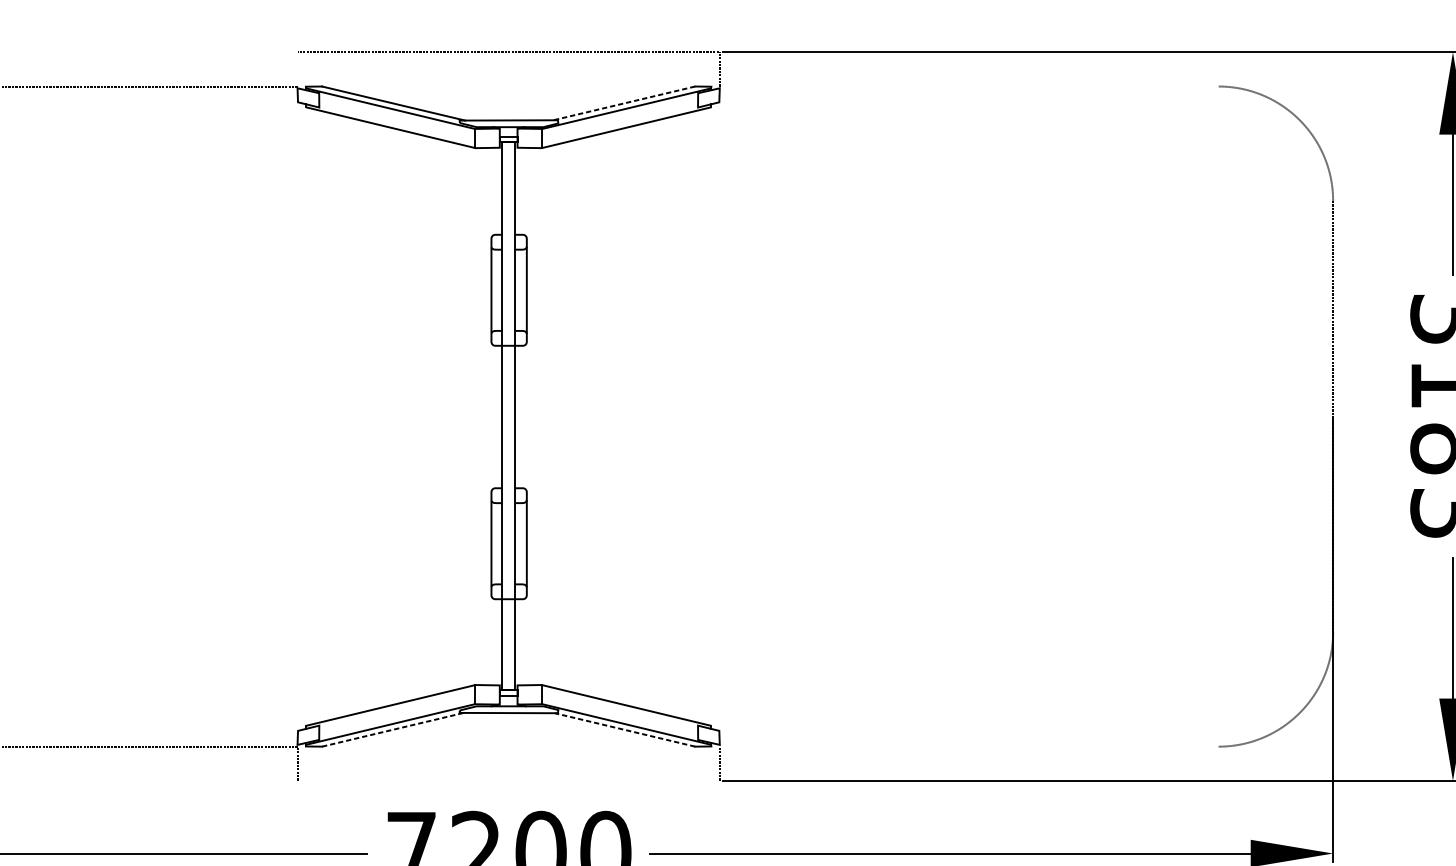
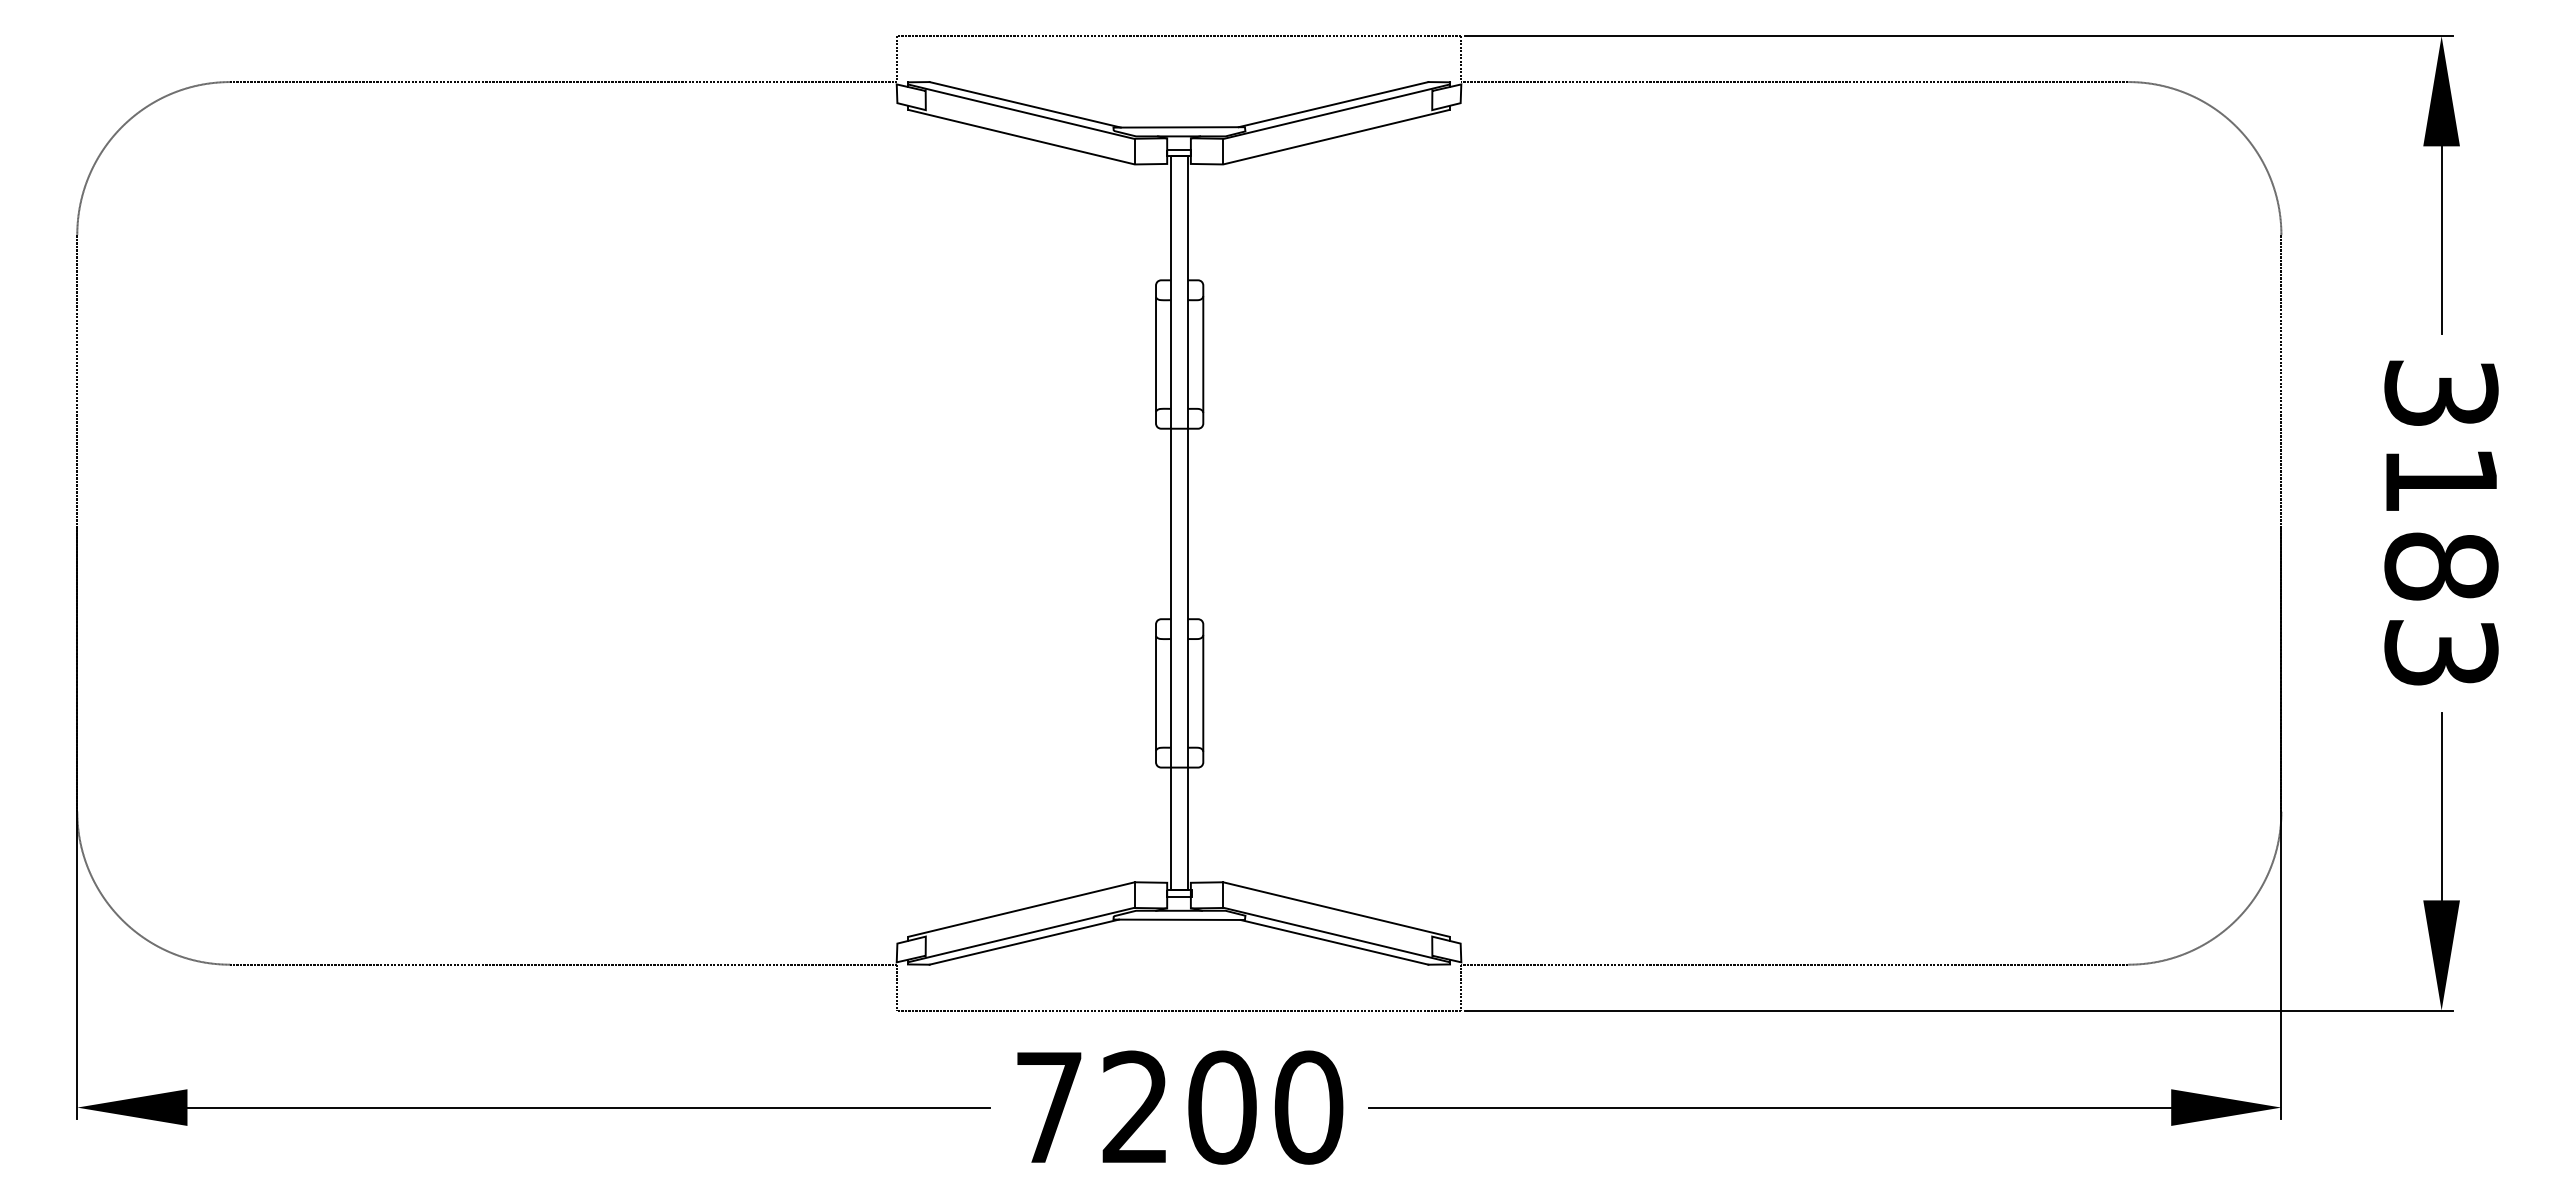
line: (298, 69) -> (897, 59), added
line: (968, 86) -> (1794, 82), added
line: (624, 103) -> (1333, 104), dashed -> solid
line: (393, 730) -> (1024, 942), dashed -> solid
line: (624, 730) -> (1334, 942), dashed -> solid
line: (968, 746) -> (1794, 964), added
line: (509, 780) -> (1179, 1010), added

